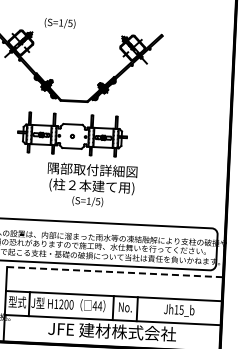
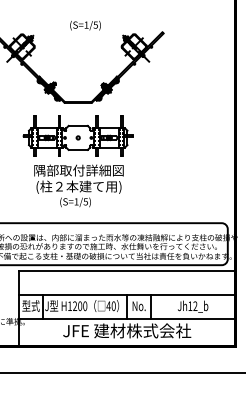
text: (60, 23) -> (85, 25), moved
text: (91, 184) -> (78, 185), moved
line: (115, 272) -> (127, 271), dashed -> solid
text: (99, 306) -> (113, 306), 44 -> 40
text: (181, 310) -> (195, 306), Jh15_b -> Jh12_b

